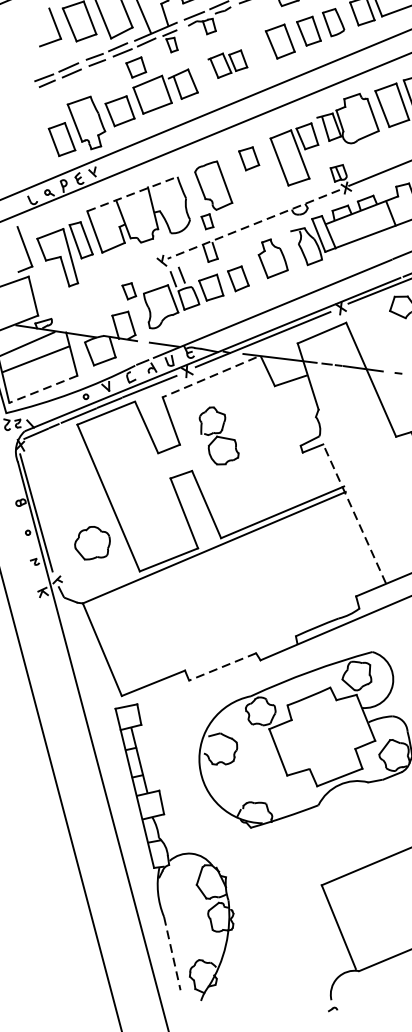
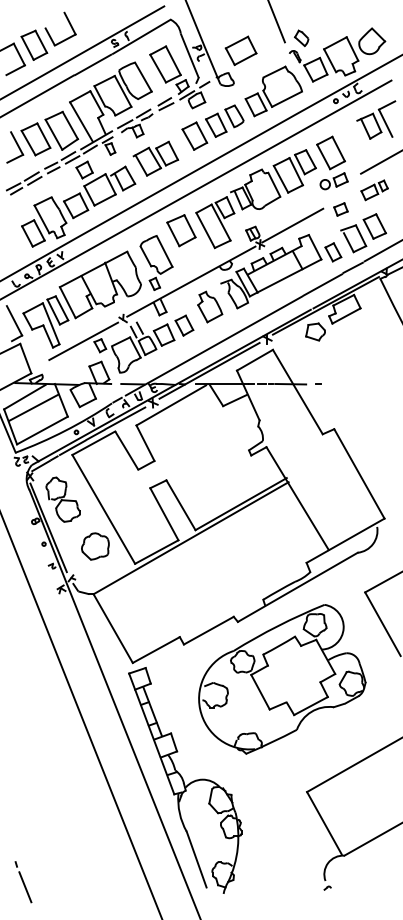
part: (227, 63) -> (155, 158), size x1.43
part: (249, 158) -> (181, 230), size x1.67
line: (133, 194) -> (94, 269), dashed -> solid
line: (252, 224) -> (190, 281), dashed -> solid
line: (108, 283) -> (83, 341), added
line: (208, 377) -> (170, 405), dashed -> solid
line: (43, 389) -> (42, 430), dashed -> solid
part: (218, 435) -> (62, 499), moved
line: (354, 513) -> (297, 498), dashed -> solid
line: (222, 666) -> (208, 630), dashed -> solid
line: (172, 953) -> (196, 859), dashed -> solid

